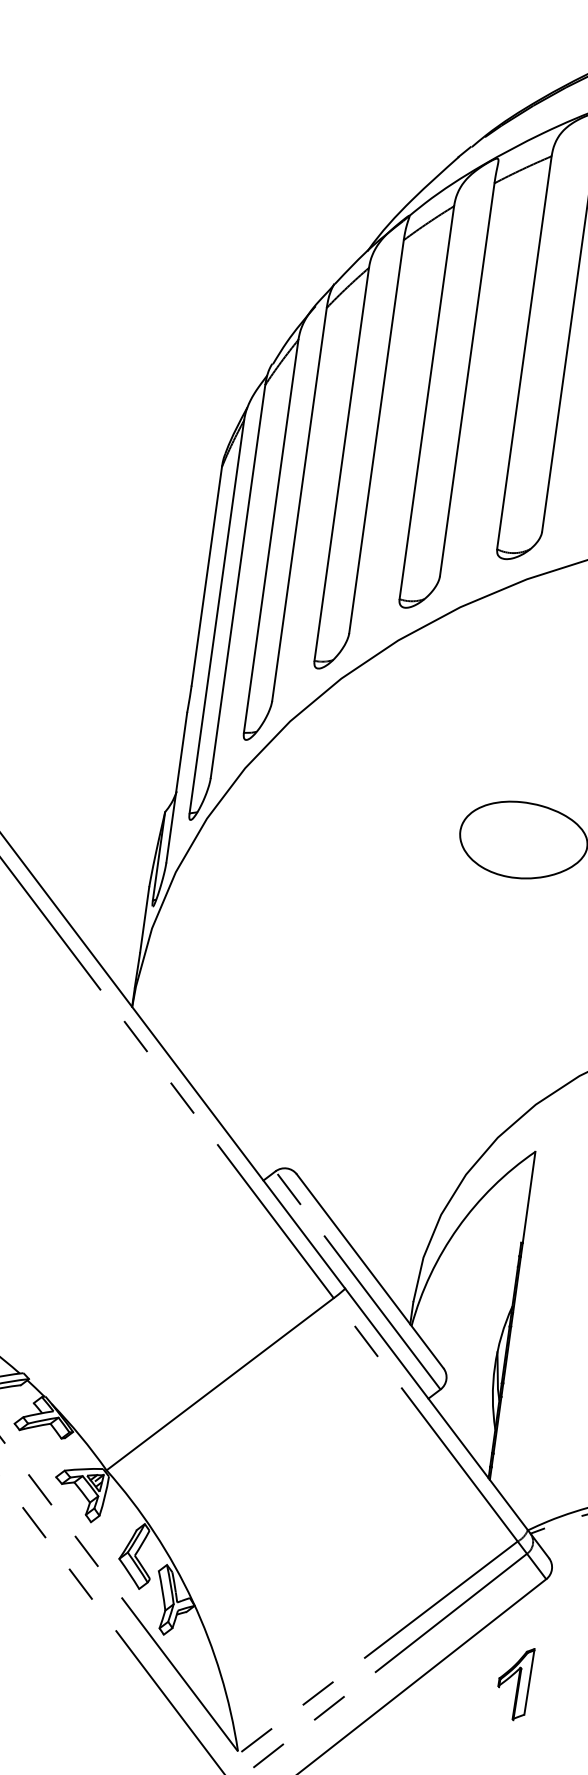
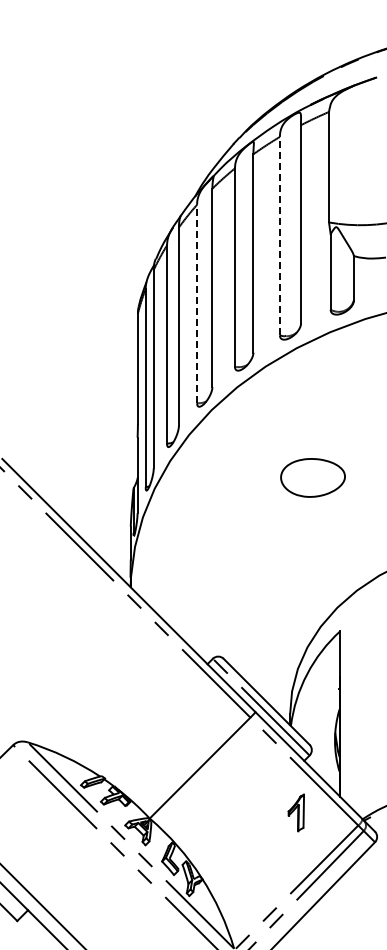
line: (523, 351) -> (279, 235), solid -> dashed
line: (342, 463) -> (197, 303), solid -> dashed
part: (512, 1682) -> (295, 812), moved

